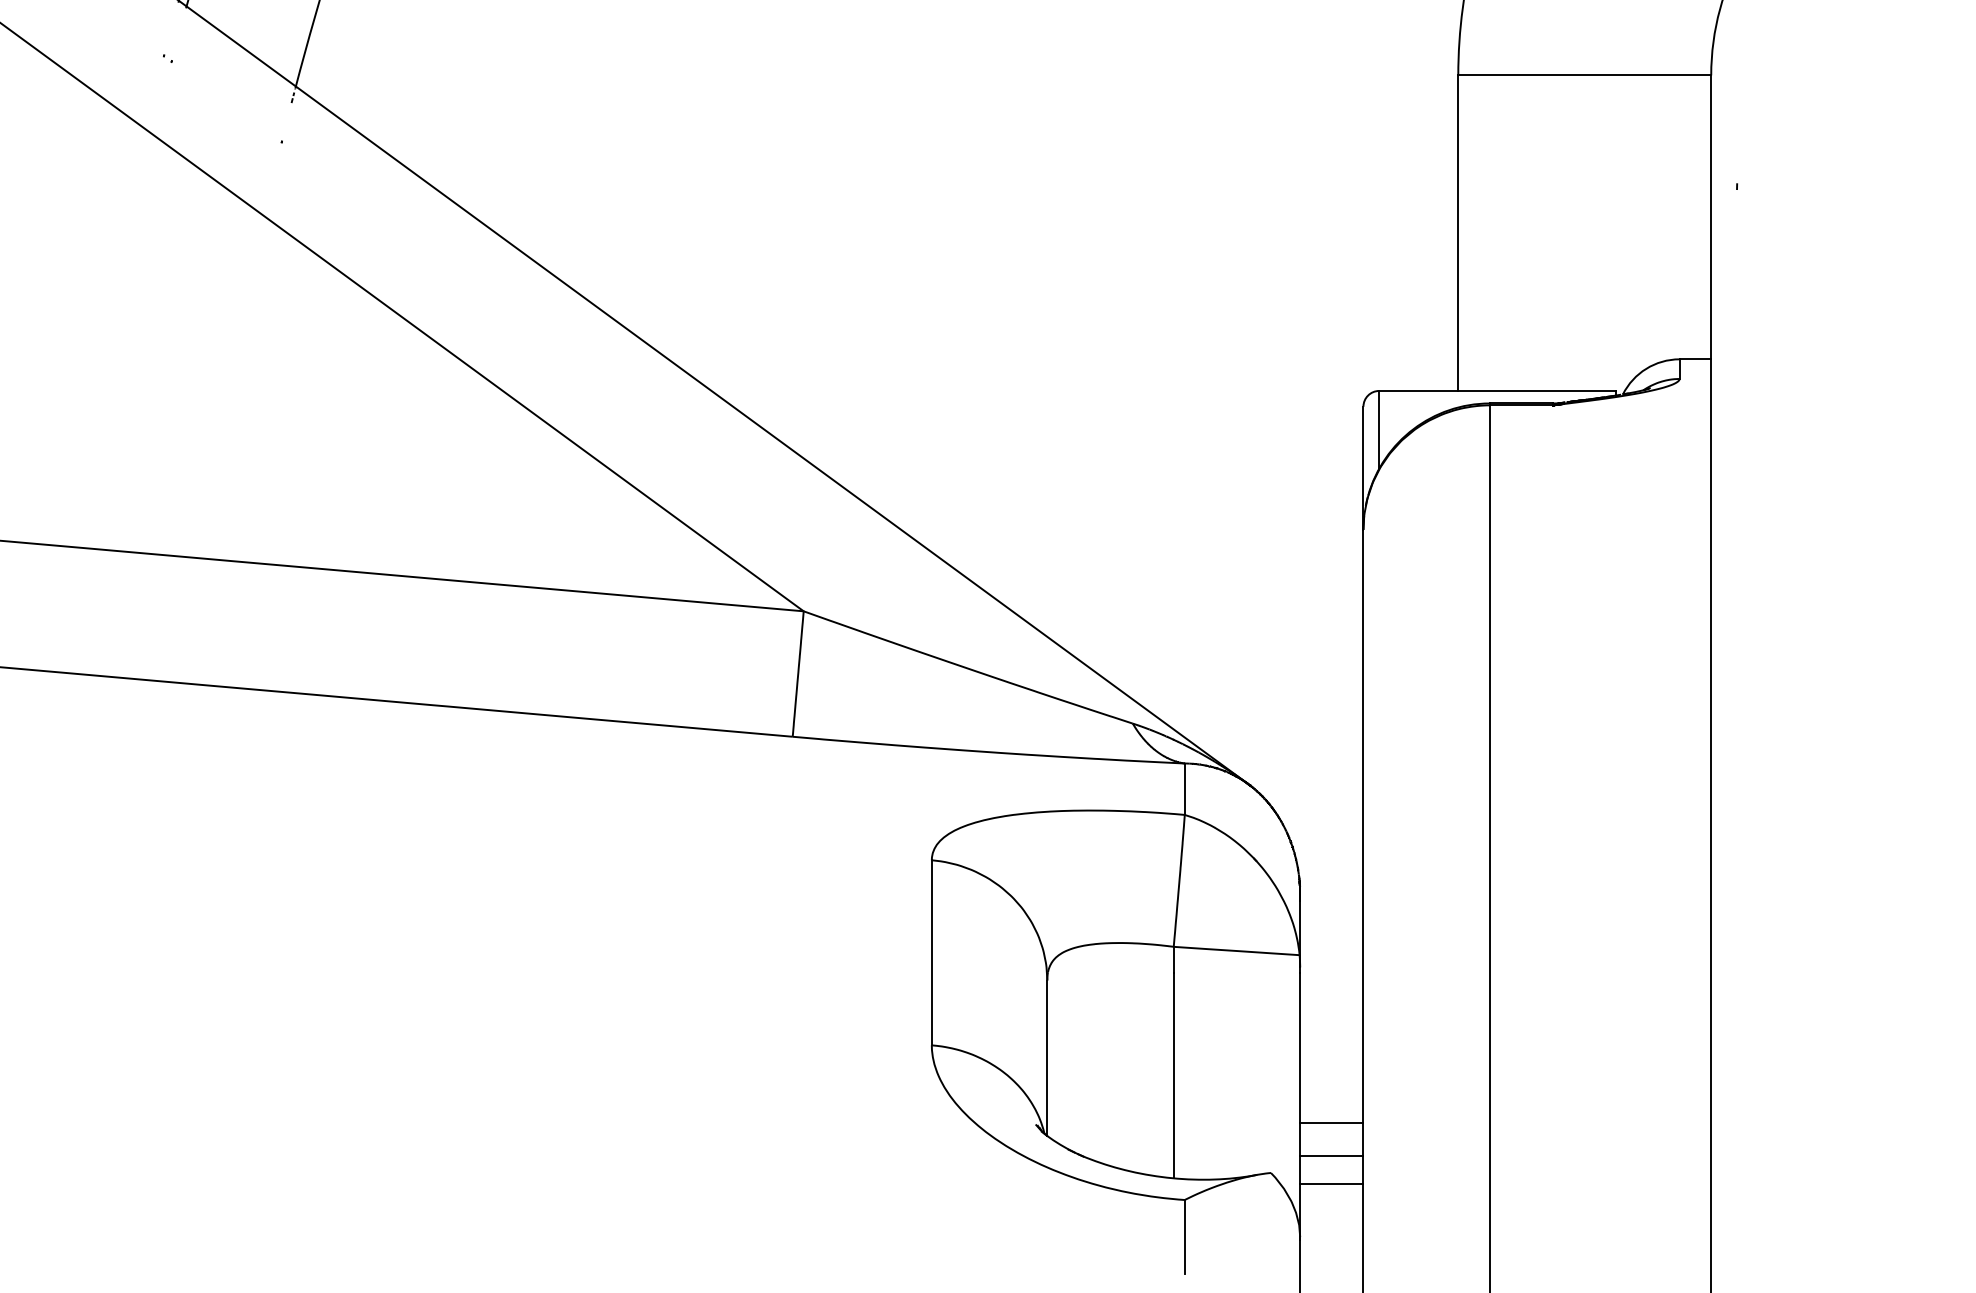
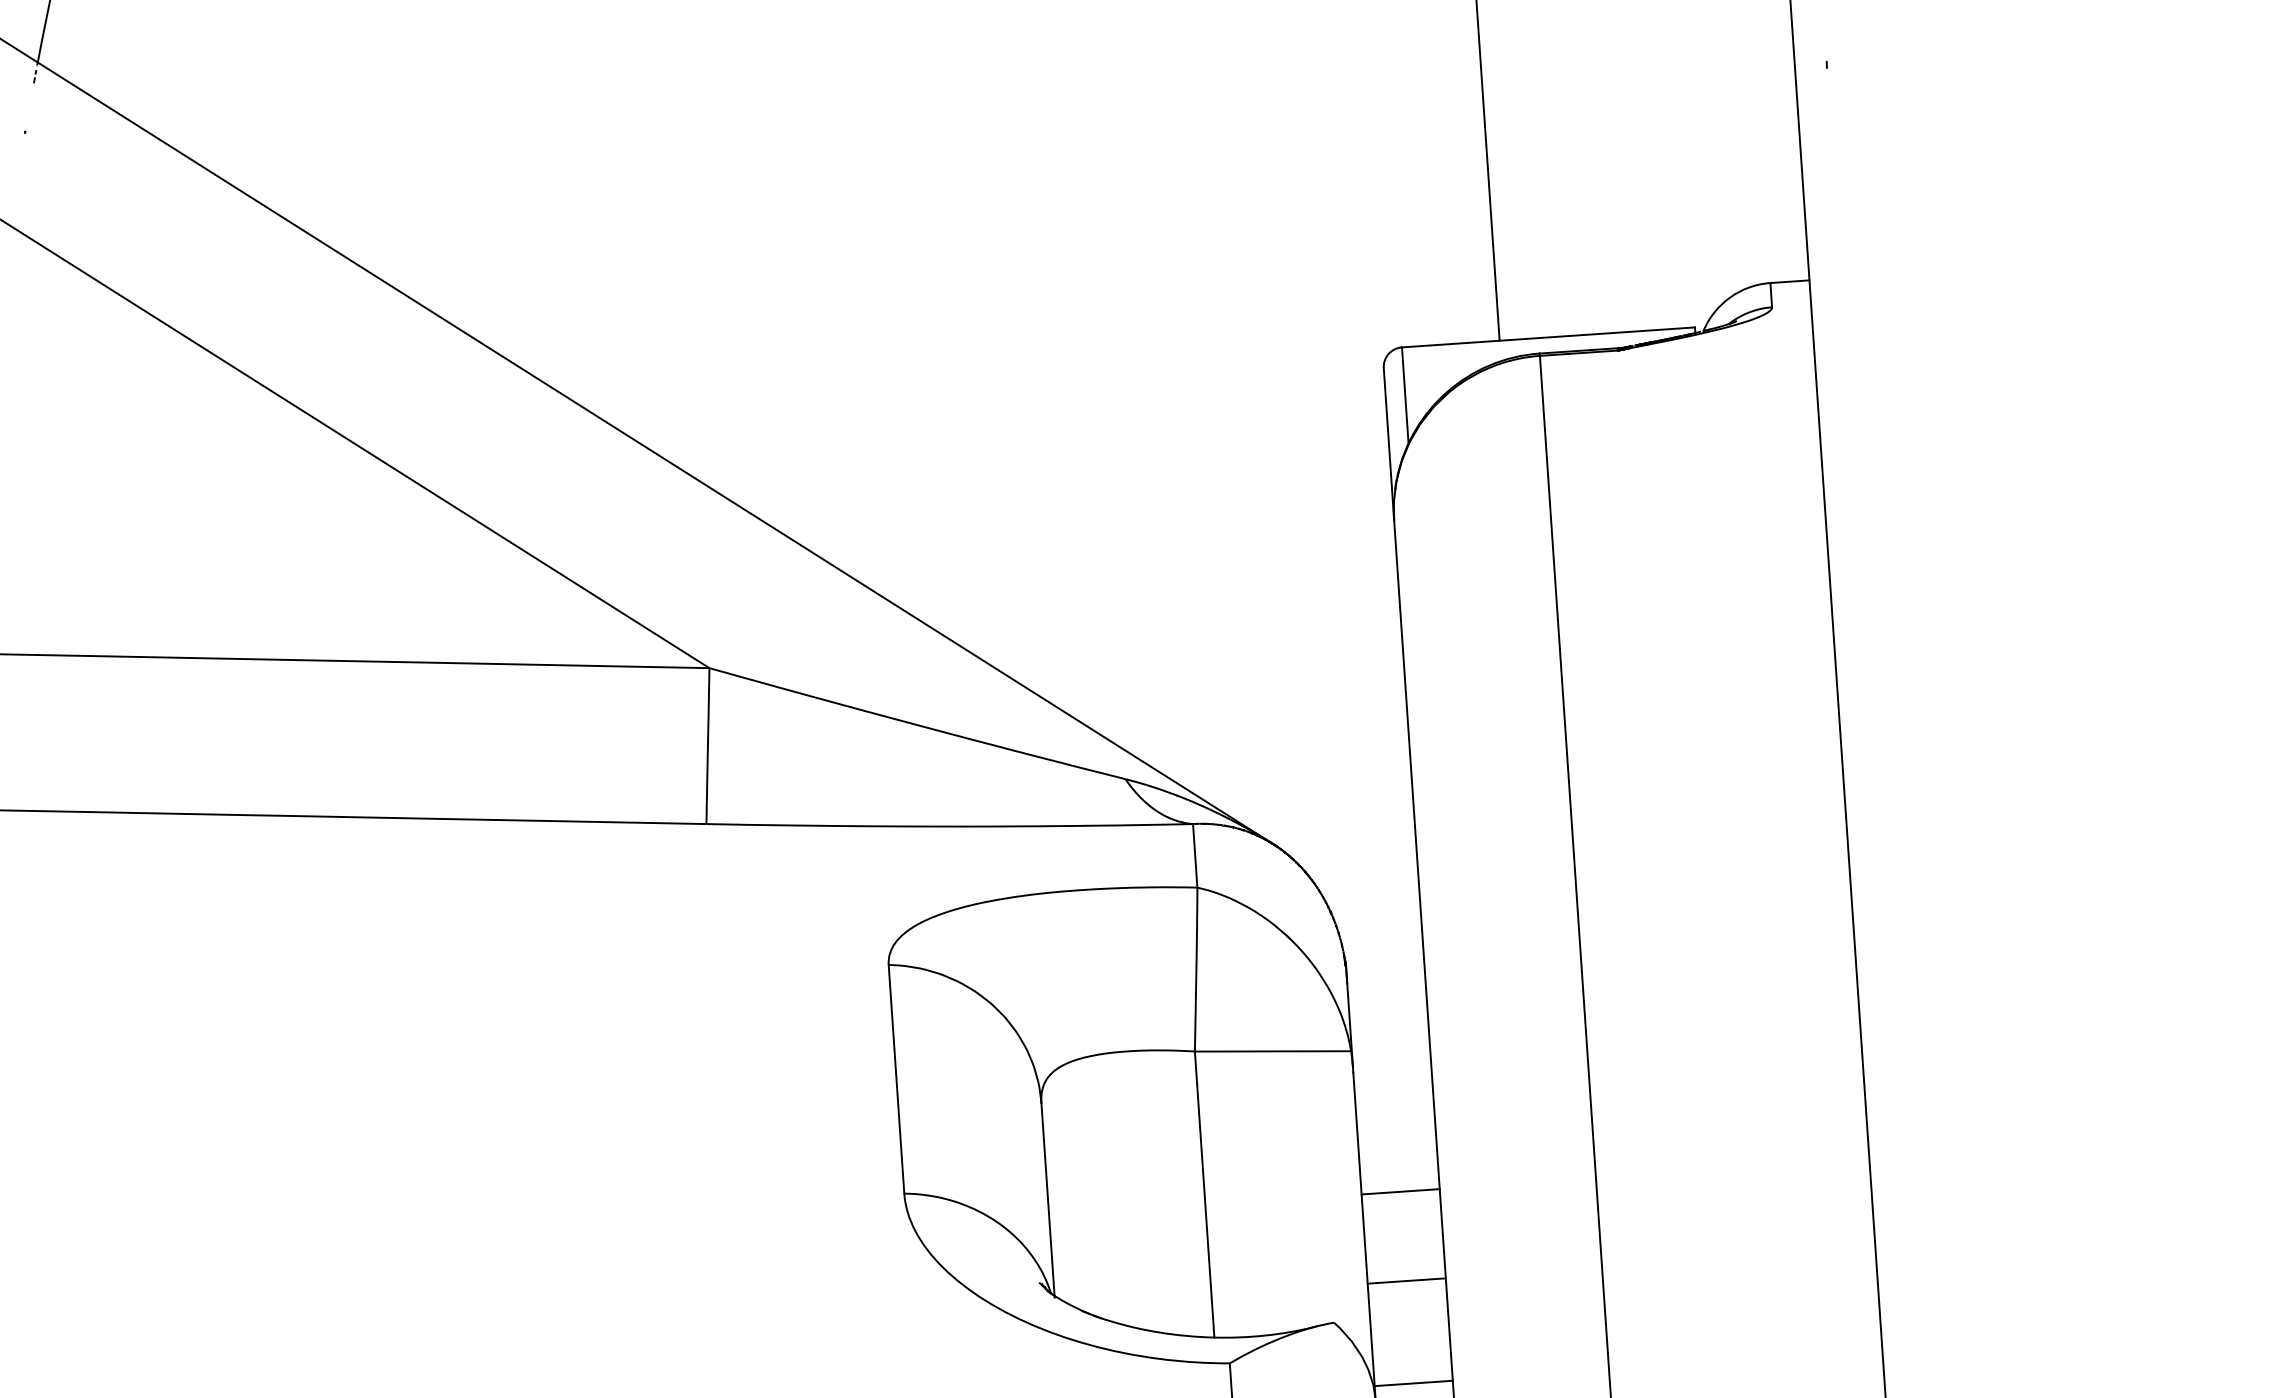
line: (1331, 1123) -> (1400, 1192), moved
line: (1331, 1156) -> (1413, 1383), moved
line: (1331, 1184) -> (1406, 1281), moved

